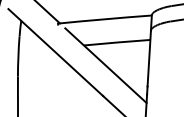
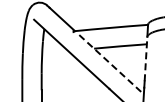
line: (149, 57) -> (146, 58), solid -> dashed
line: (105, 65) -> (111, 64), solid -> dashed

